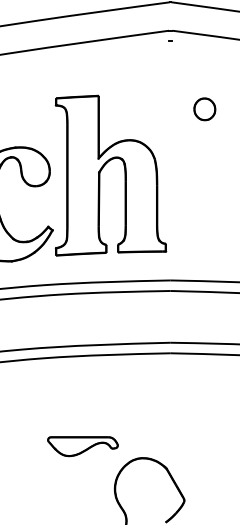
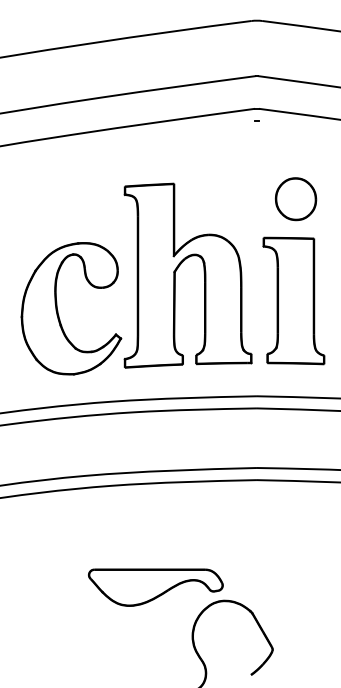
part: (205, 109) -> (296, 199), size x1.67
part: (202, 197) -> (293, 300), added
part: (82, 446) -> (155, 587), size x1.67

